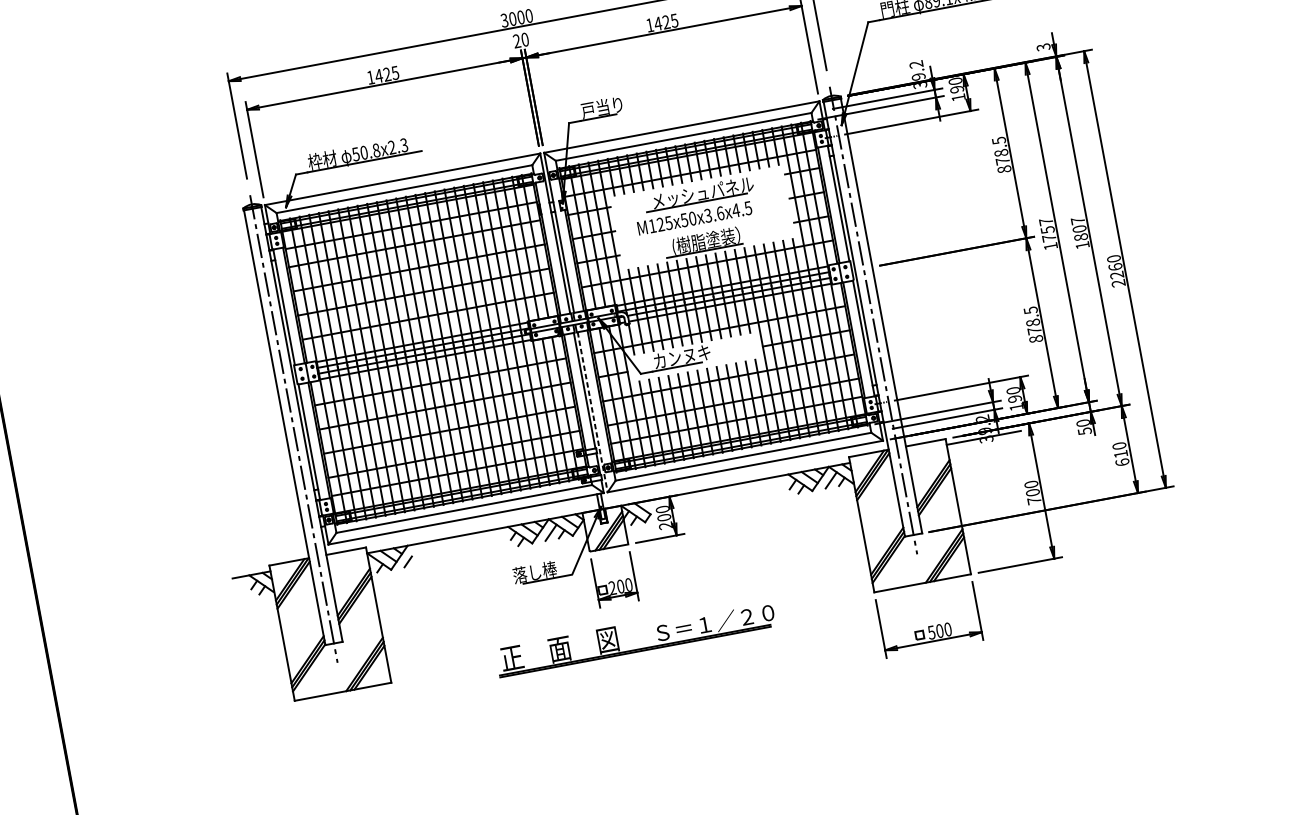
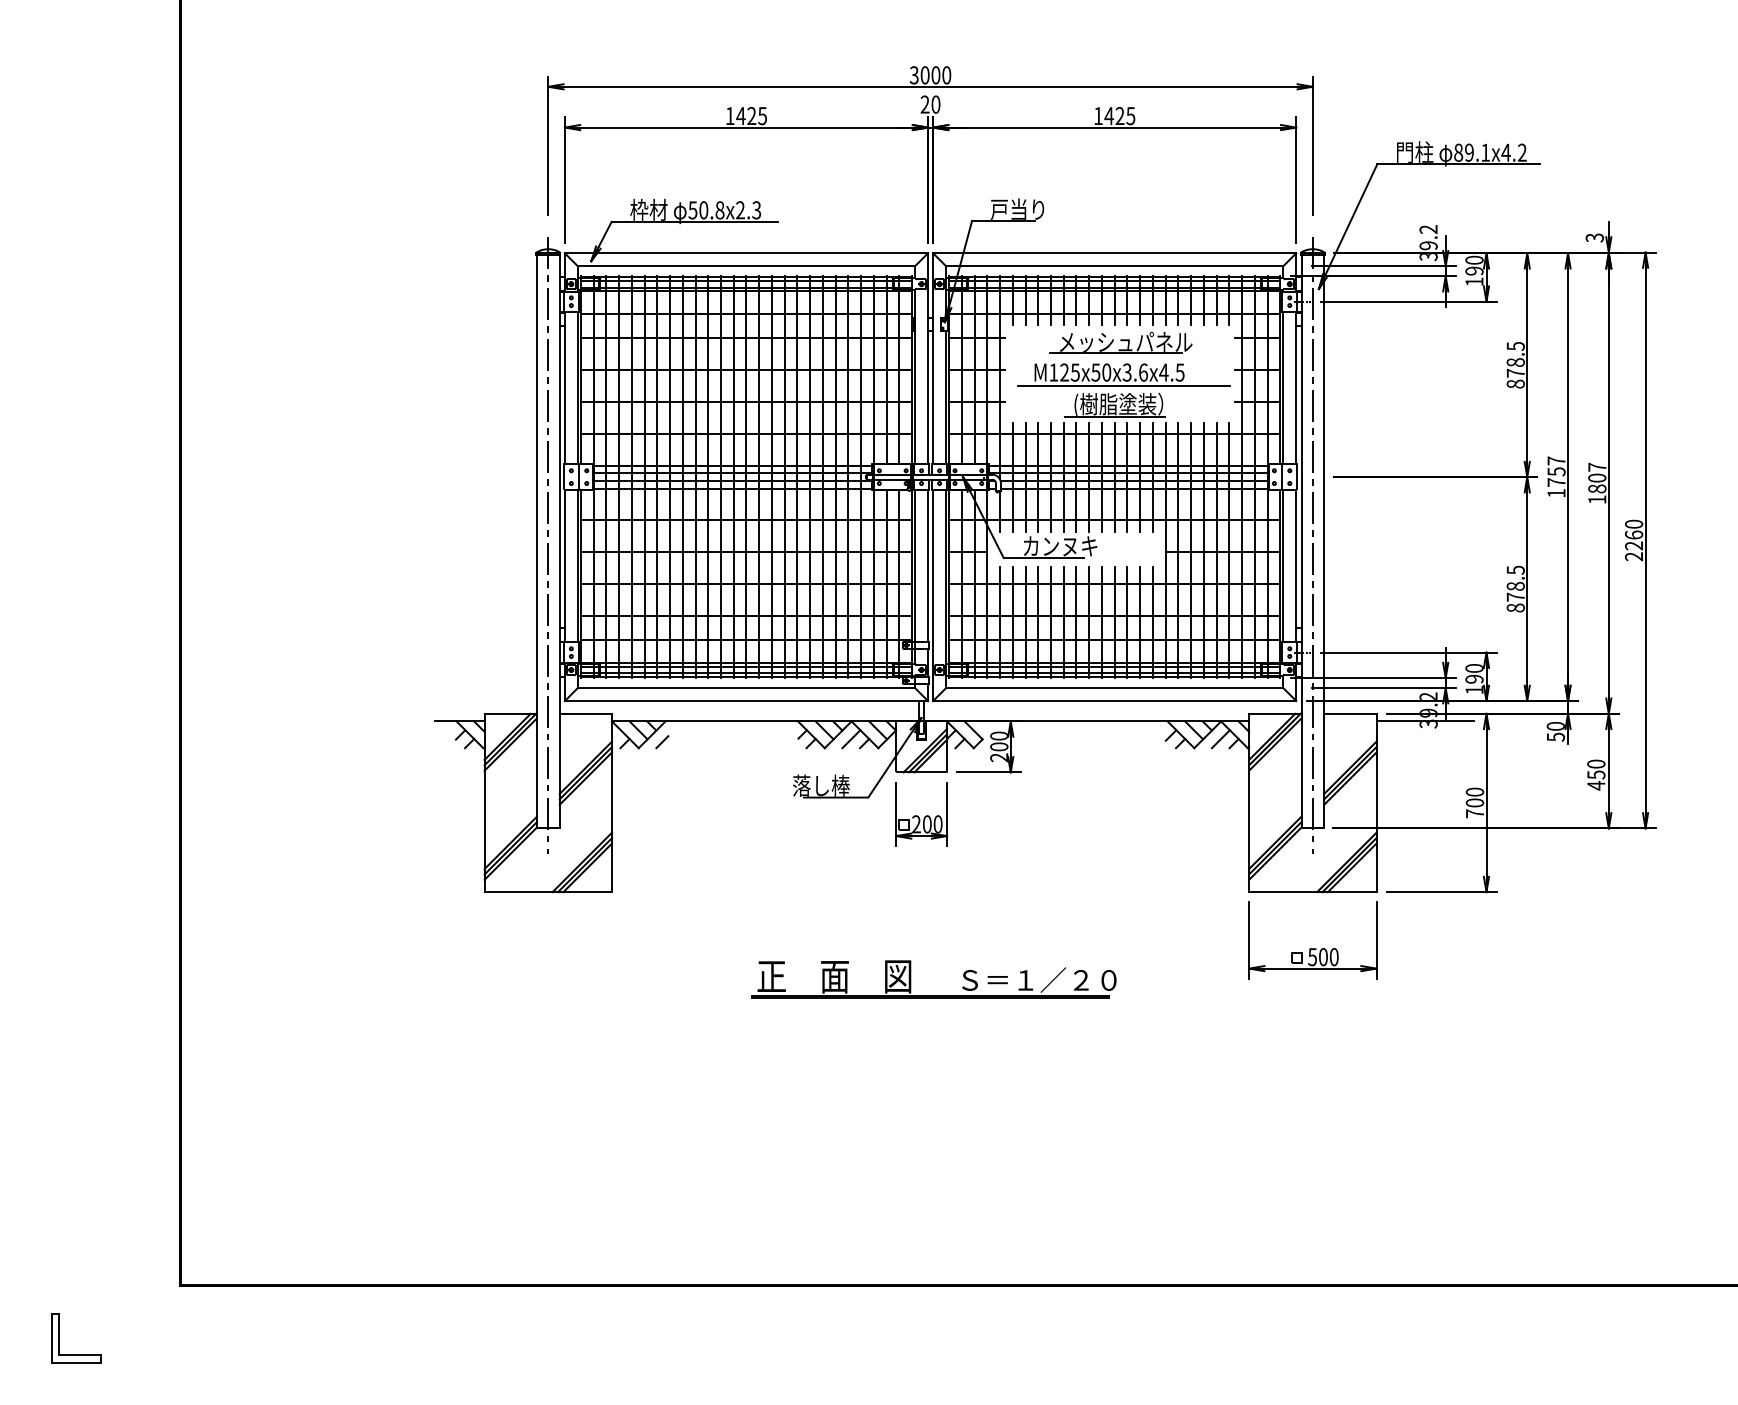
line: (707, 226) -> (1123, 385), added
line: (592, 412) -> (933, 595), dashed -> solid
text: (1121, 458) -> (1596, 780), 610 -> 450
part: (637, 649) -> (933, 995), moved

